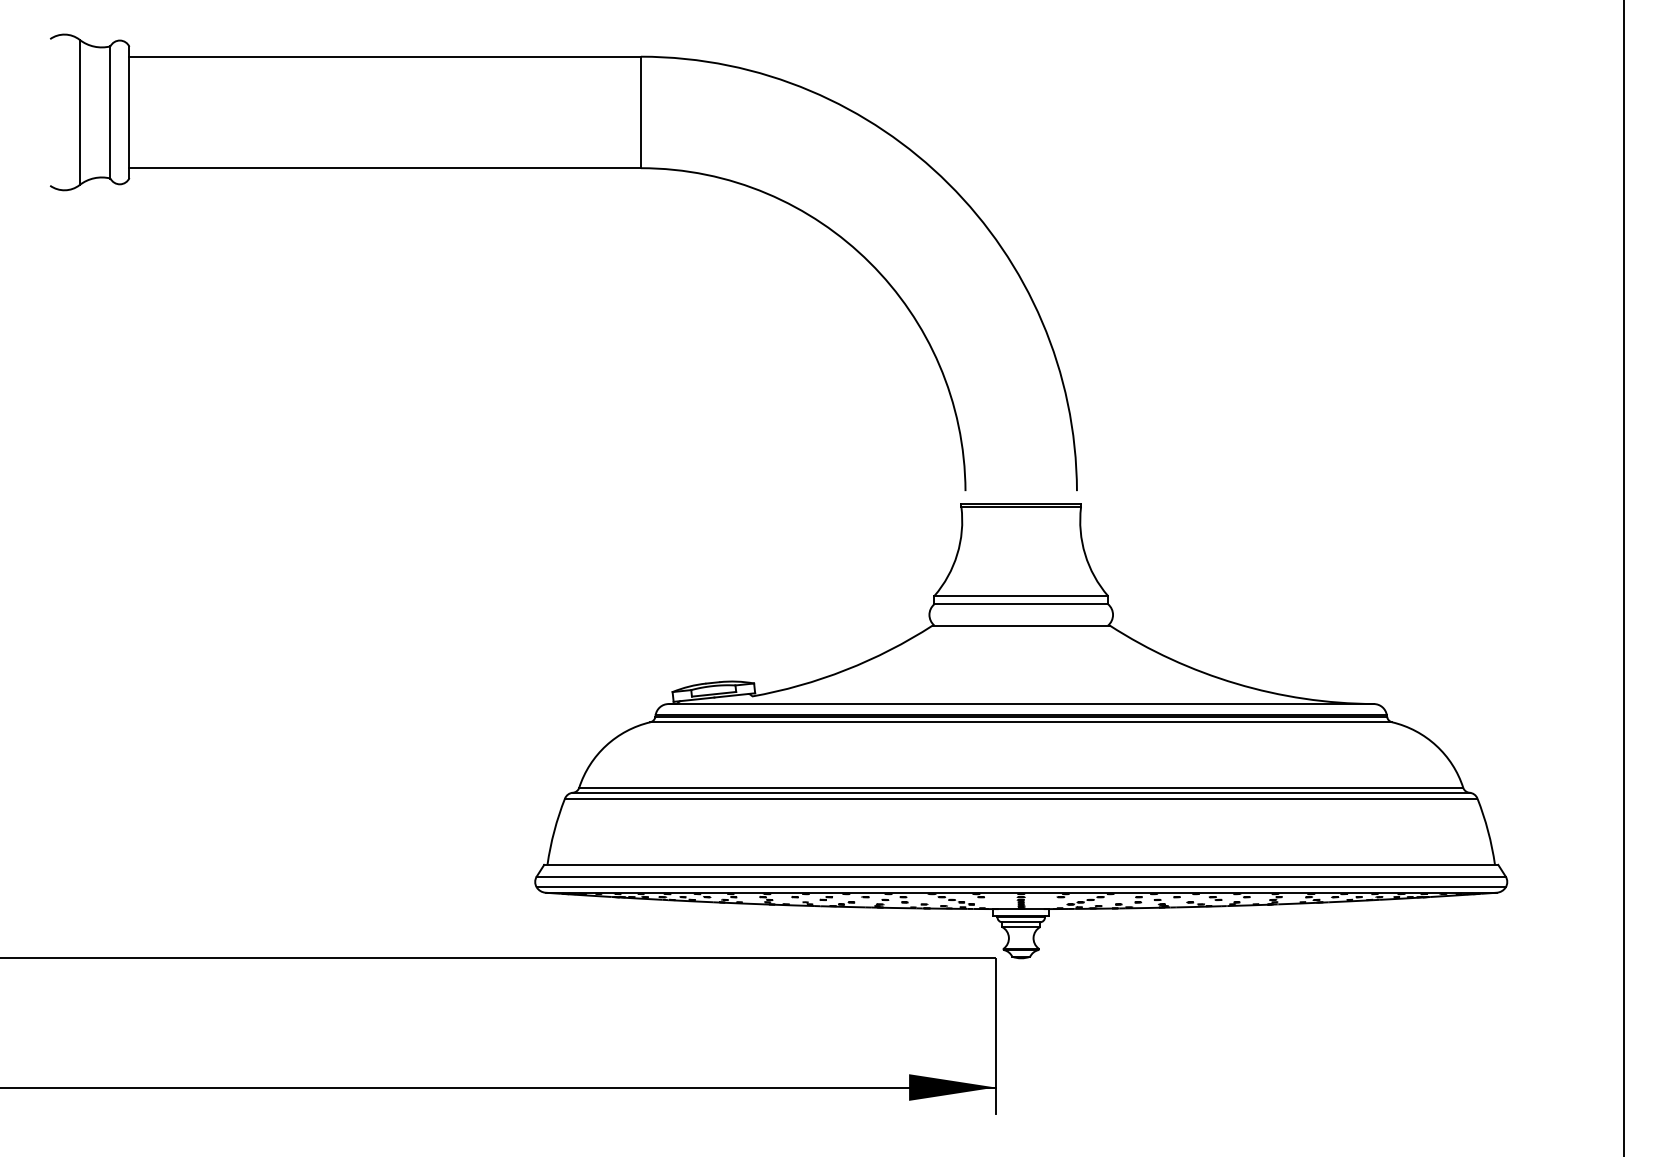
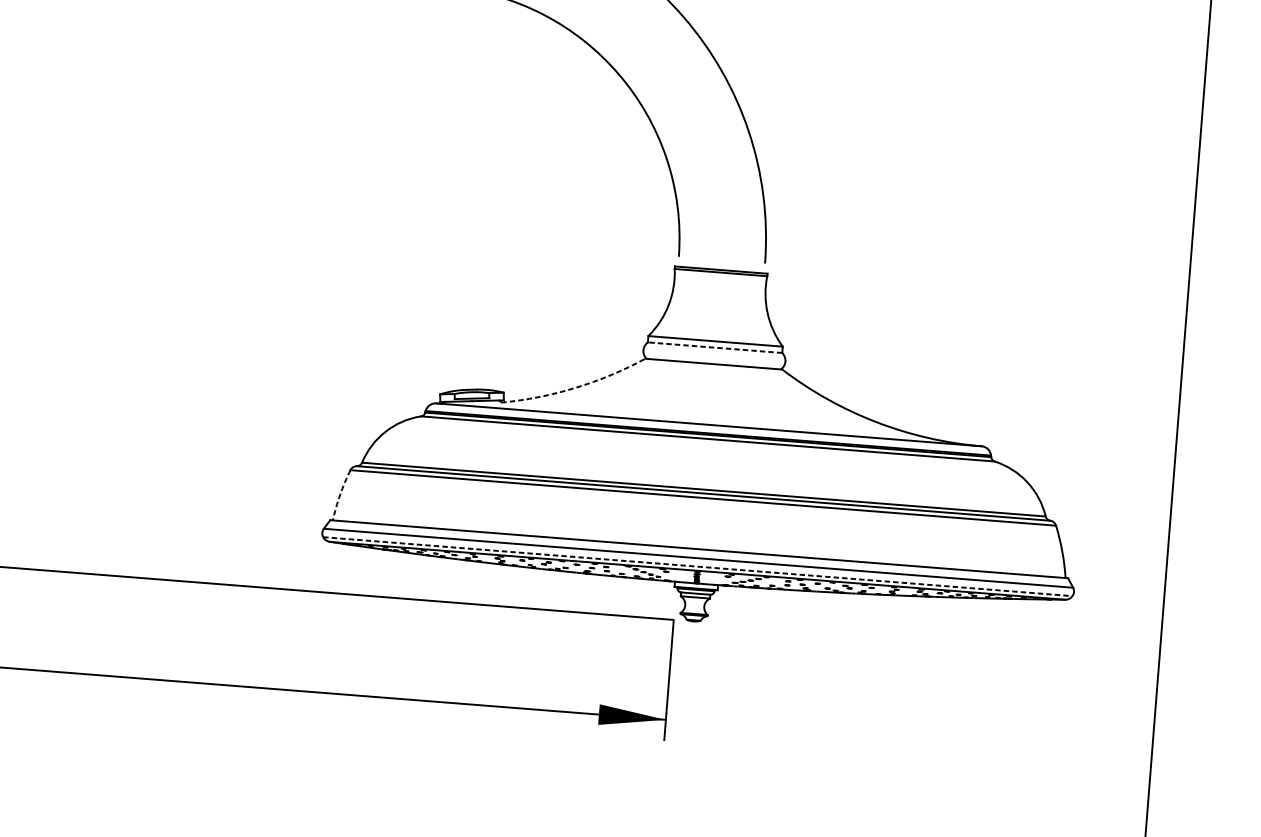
line: (1021, 604) -> (715, 347), solid -> dashed
arc: (845, 670) -> (575, 388), solid -> dashed
arc: (554, 831) -> (340, 495), solid -> dashed
line: (1021, 887) -> (698, 566), solid -> dashed

